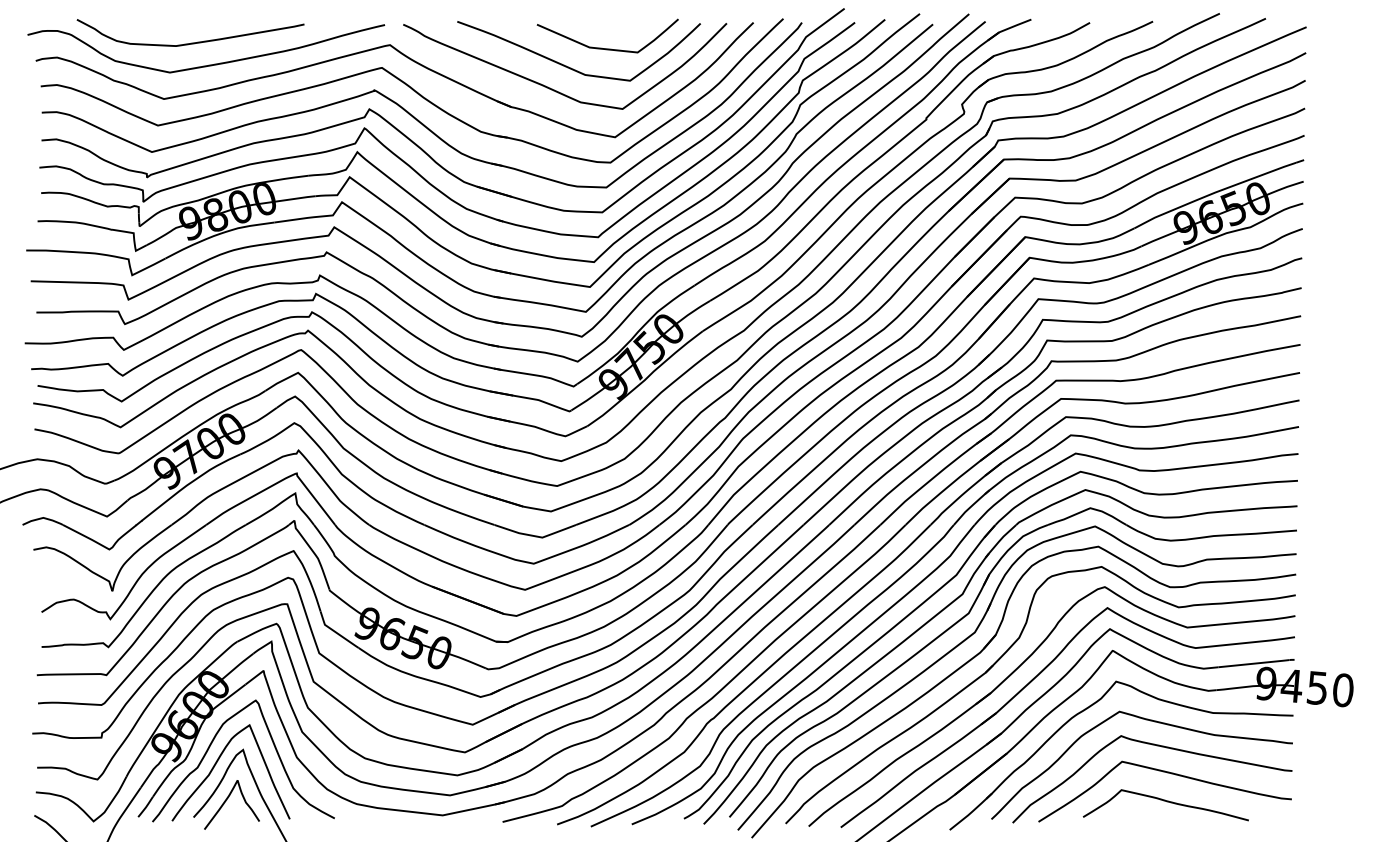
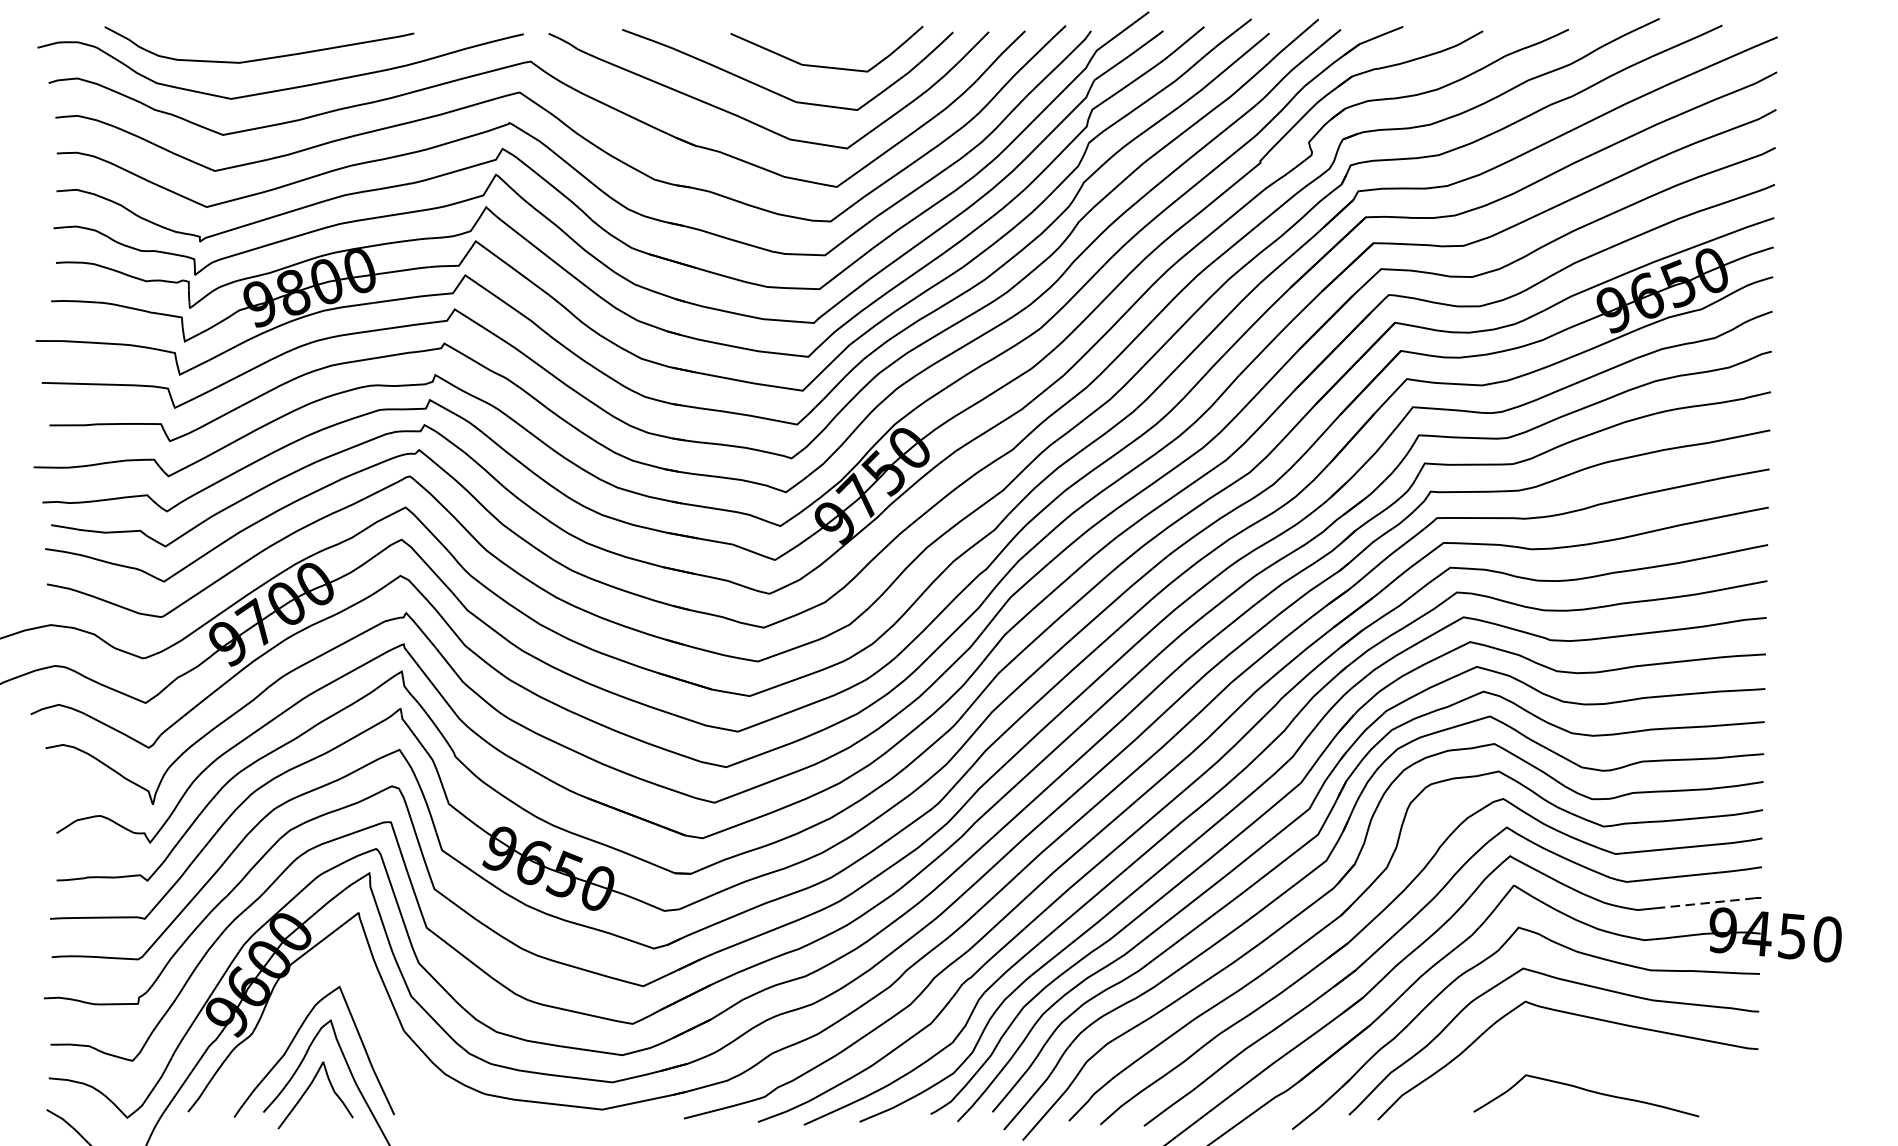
line: (1253, 663) -> (1705, 902), solid -> dashed
curve: (274, 748) -> (373, 1018), removed
curve: (1167, 773) -> (1588, 1052), removed

